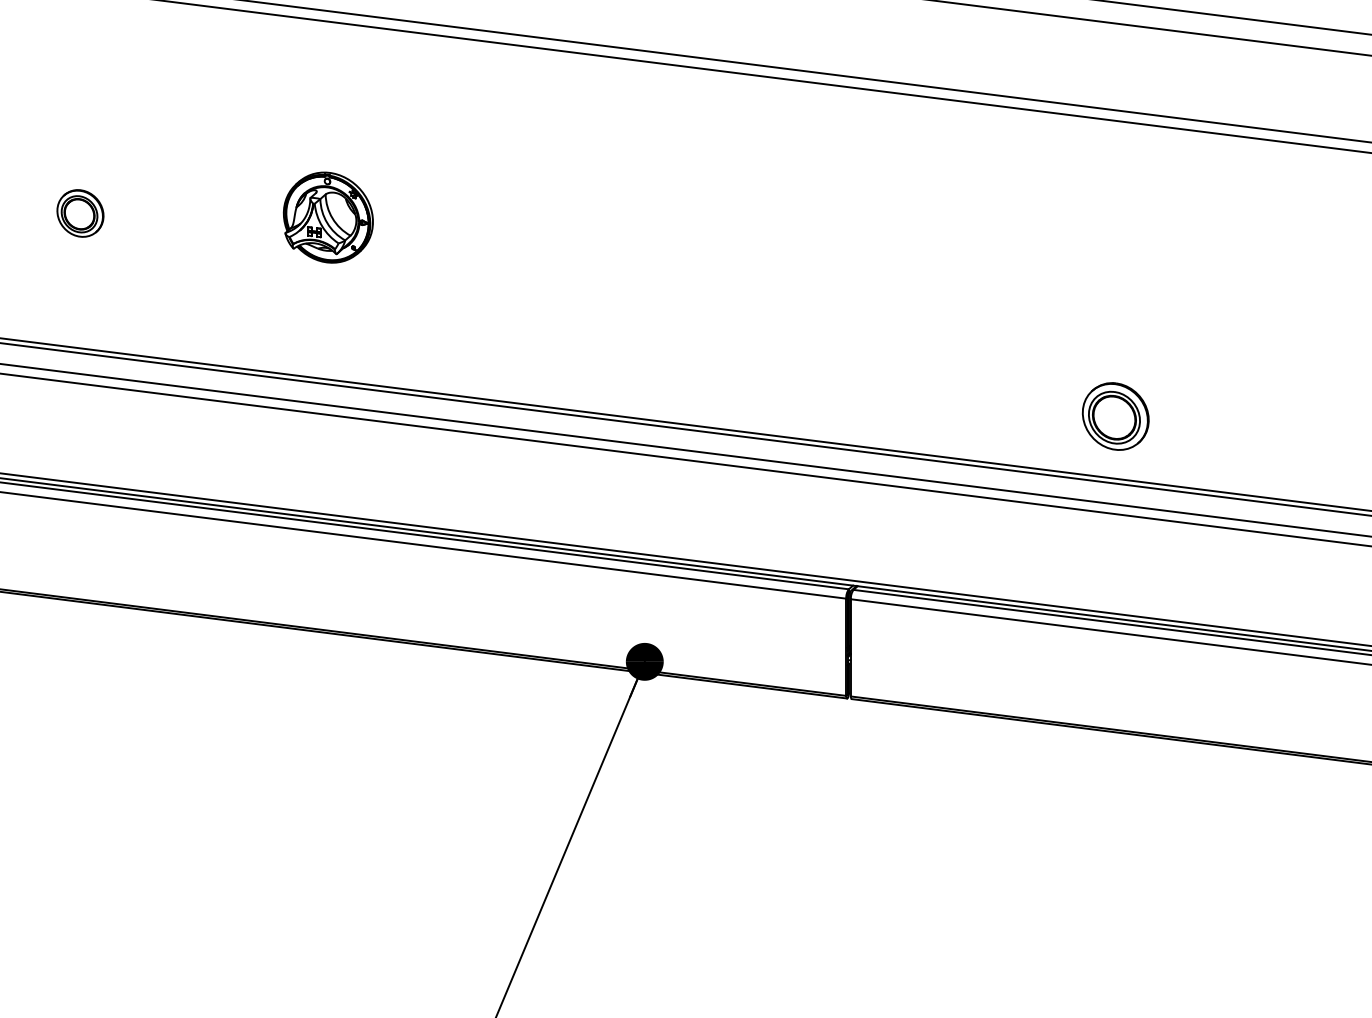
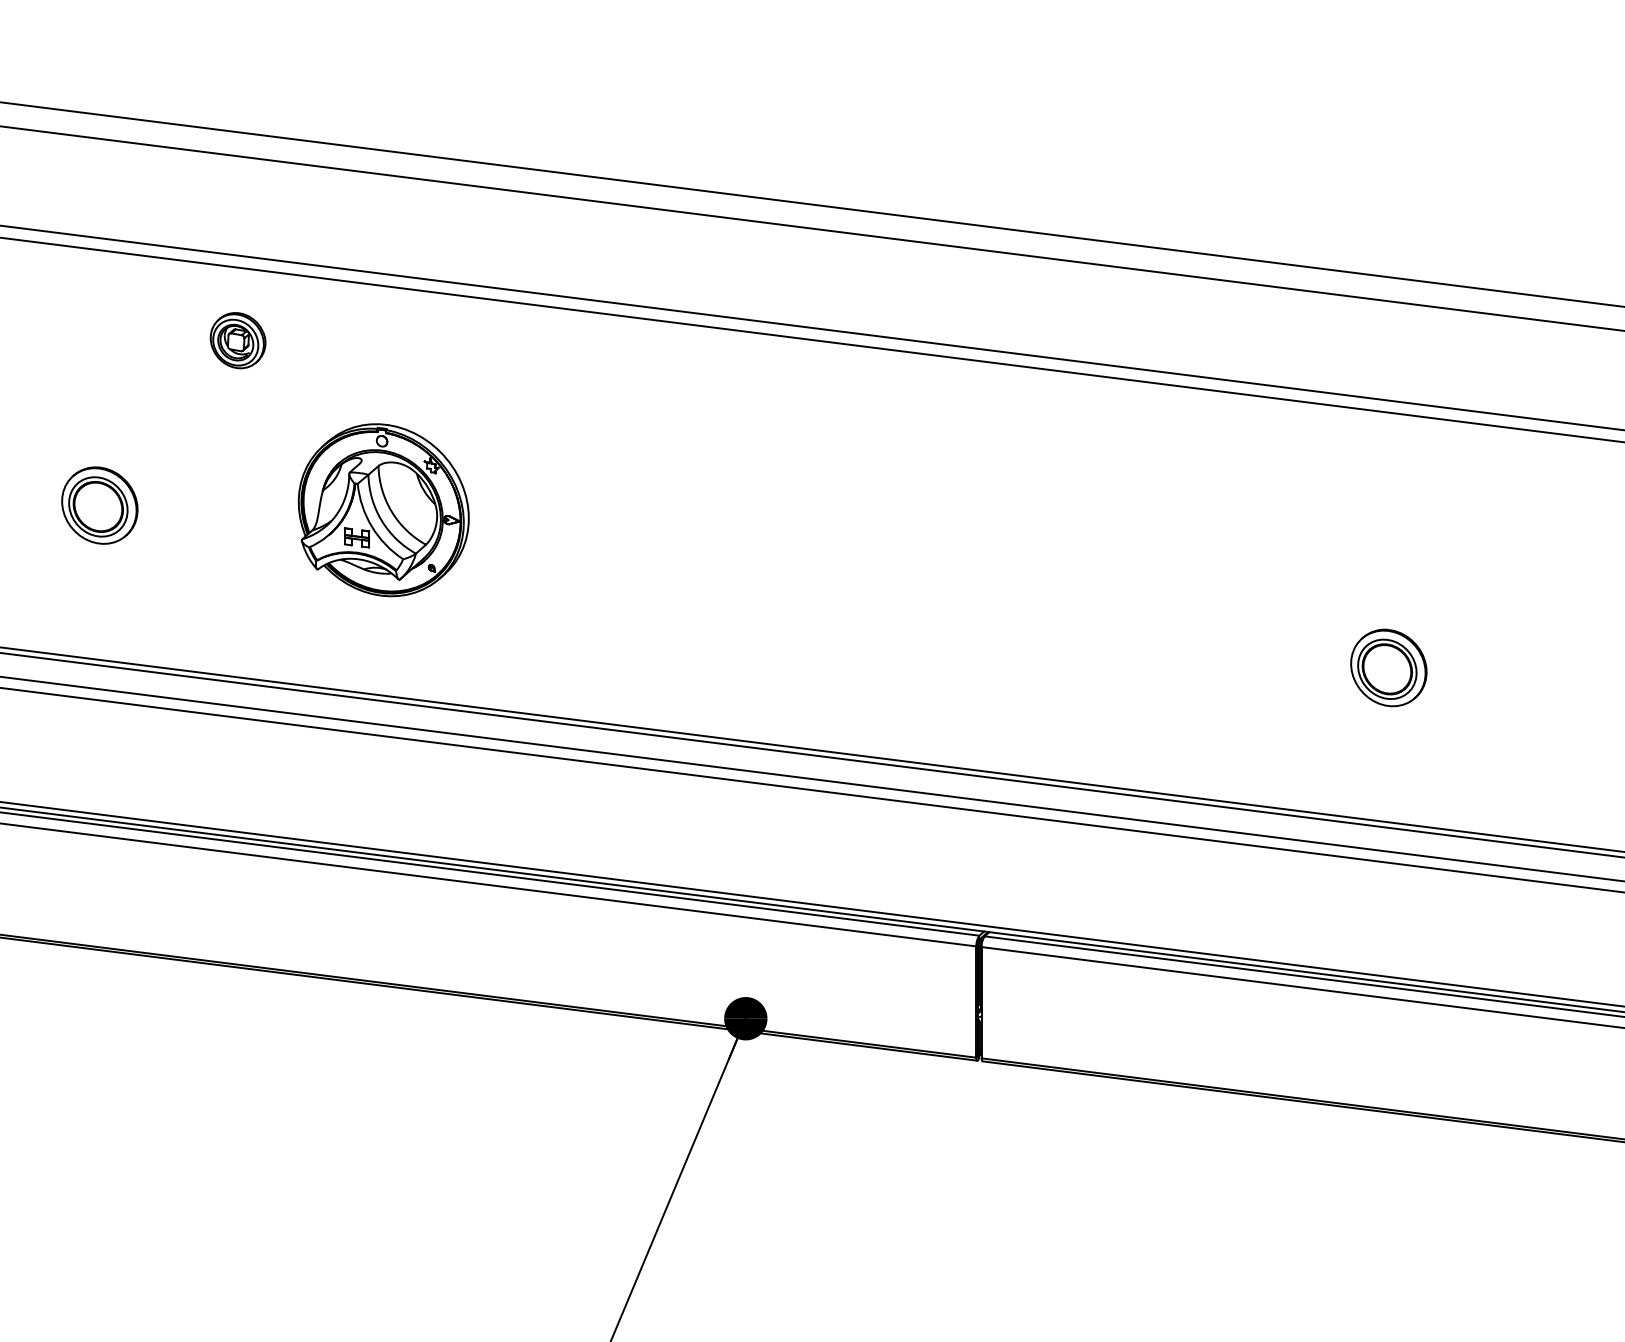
part: (200, 69) -> (237, 340), added
part: (80, 213) -> (99, 505), size x1.43
part: (328, 217) -> (383, 510), size x1.67
part: (1115, 416) -> (1388, 667), moved

